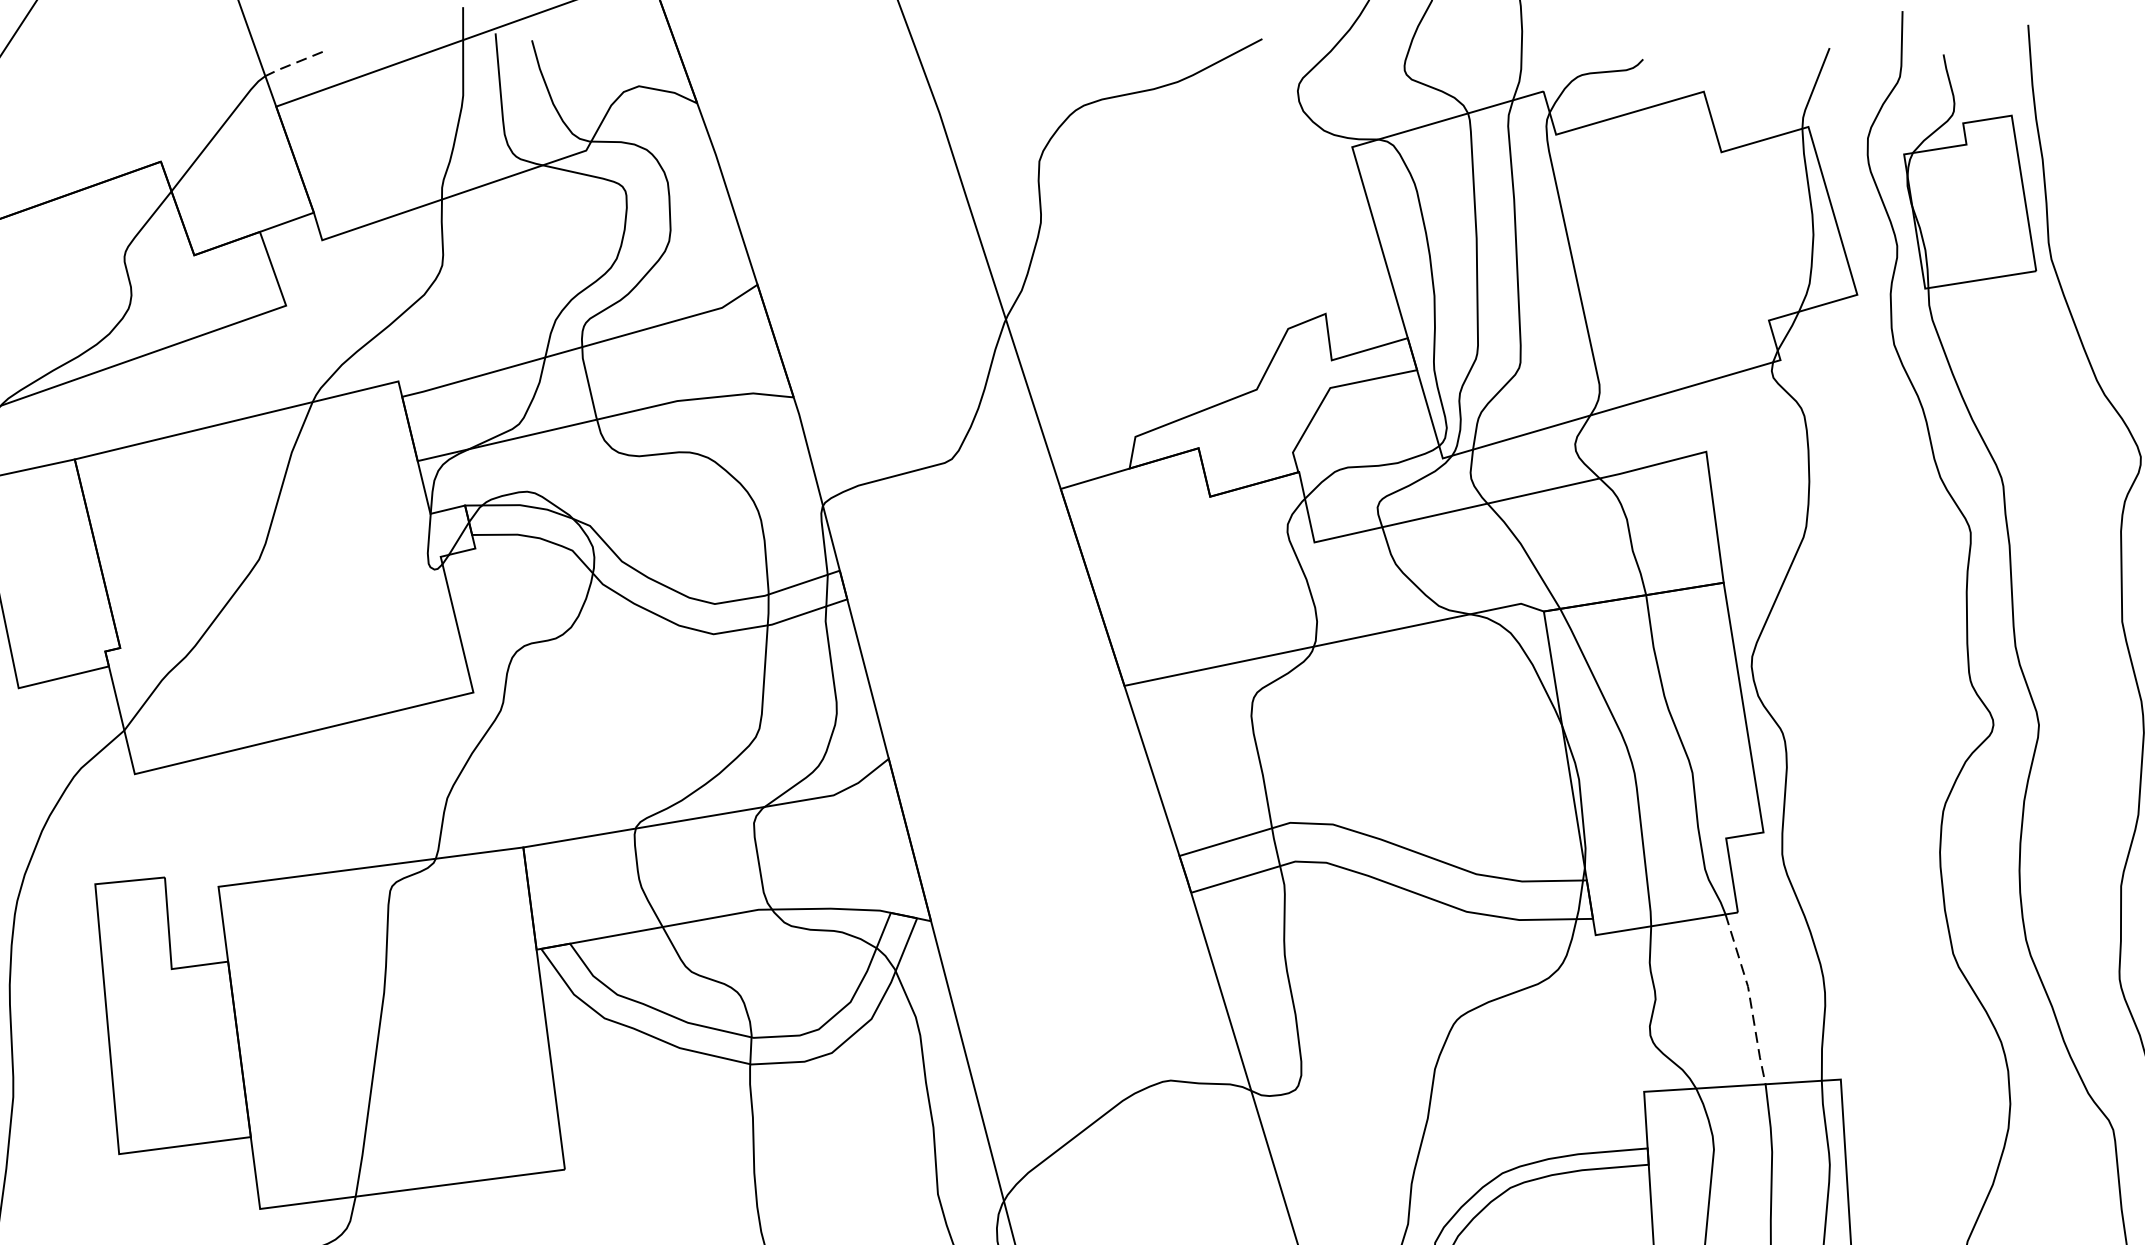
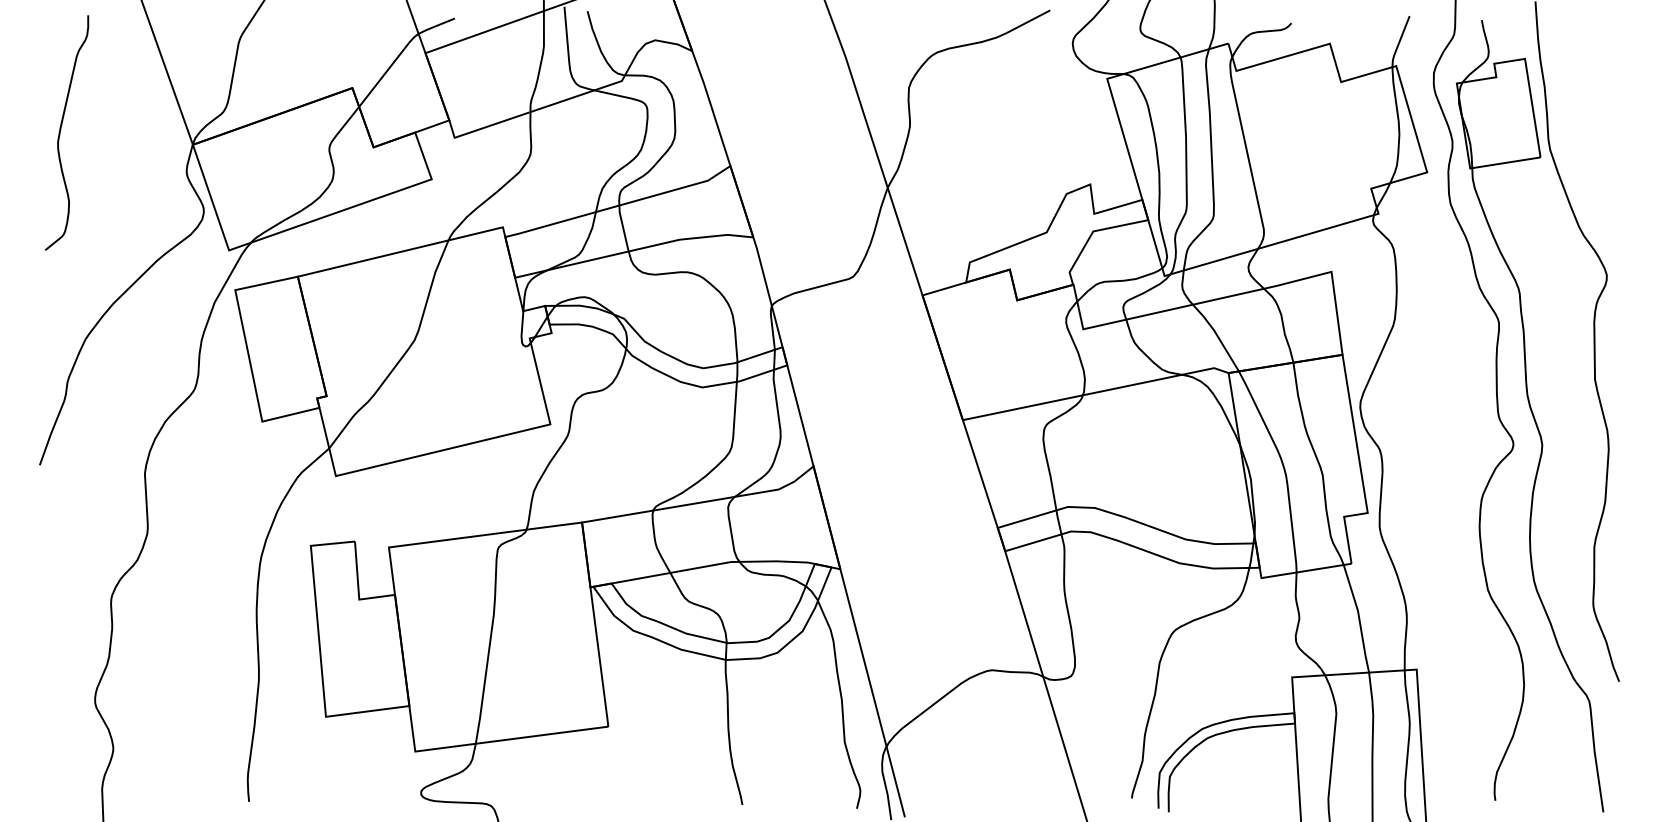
line: (293, 64) -> (436, 26), dashed -> solid
line: (1750, 998) -> (1359, 618), dashed -> solid

